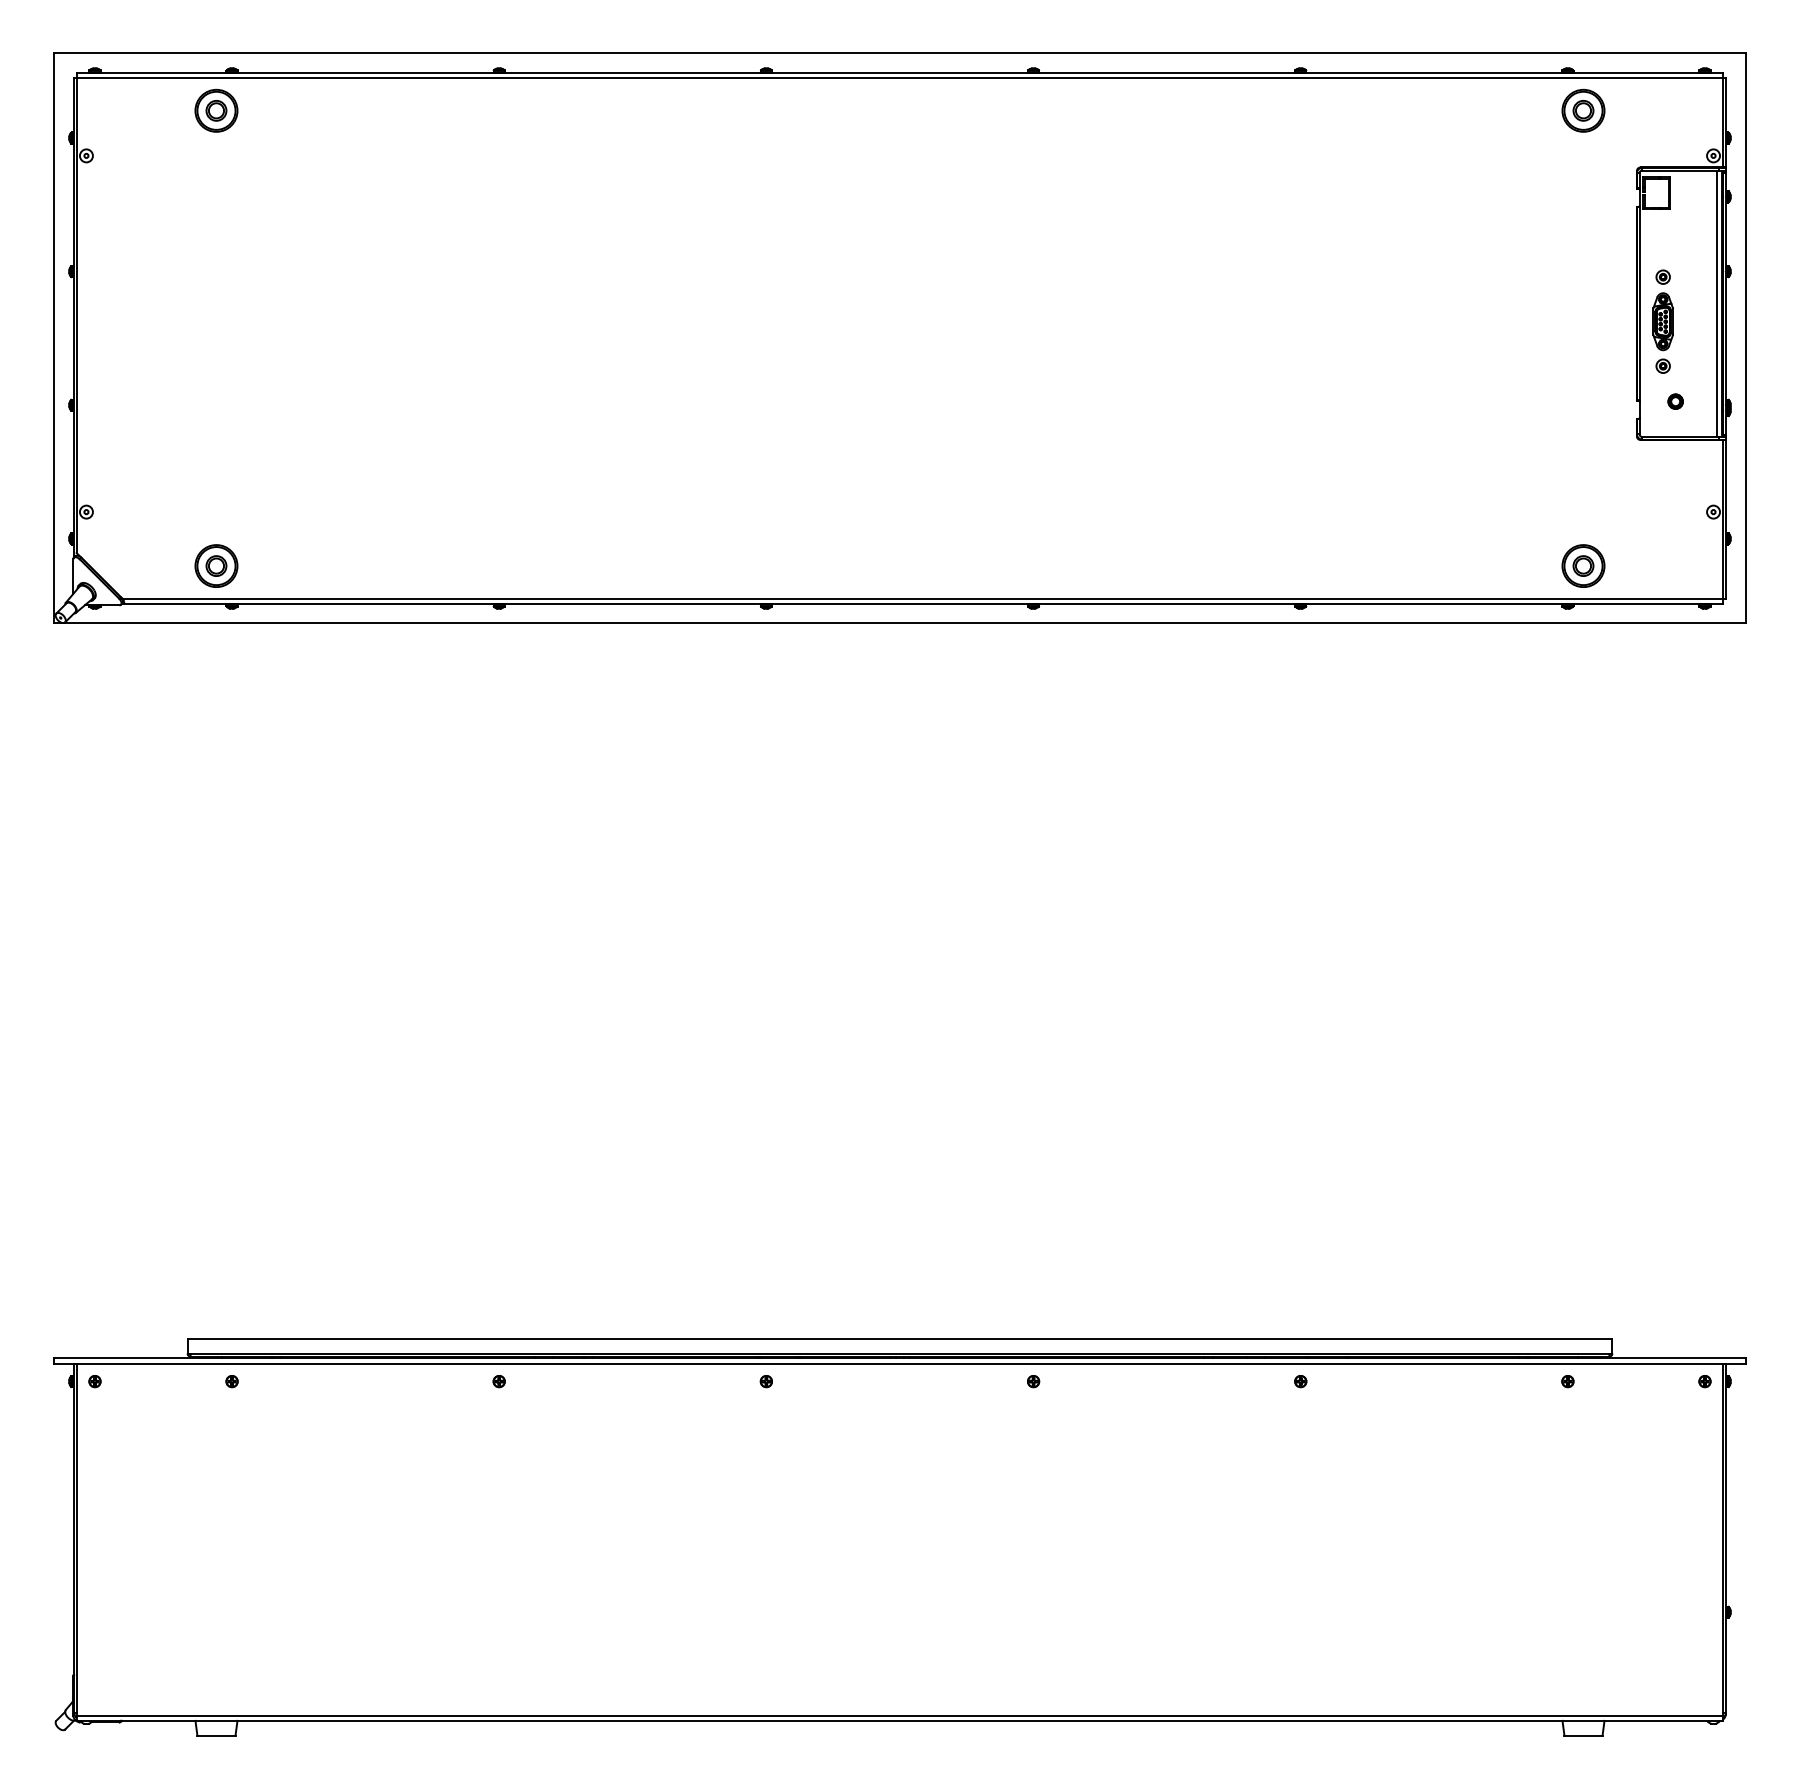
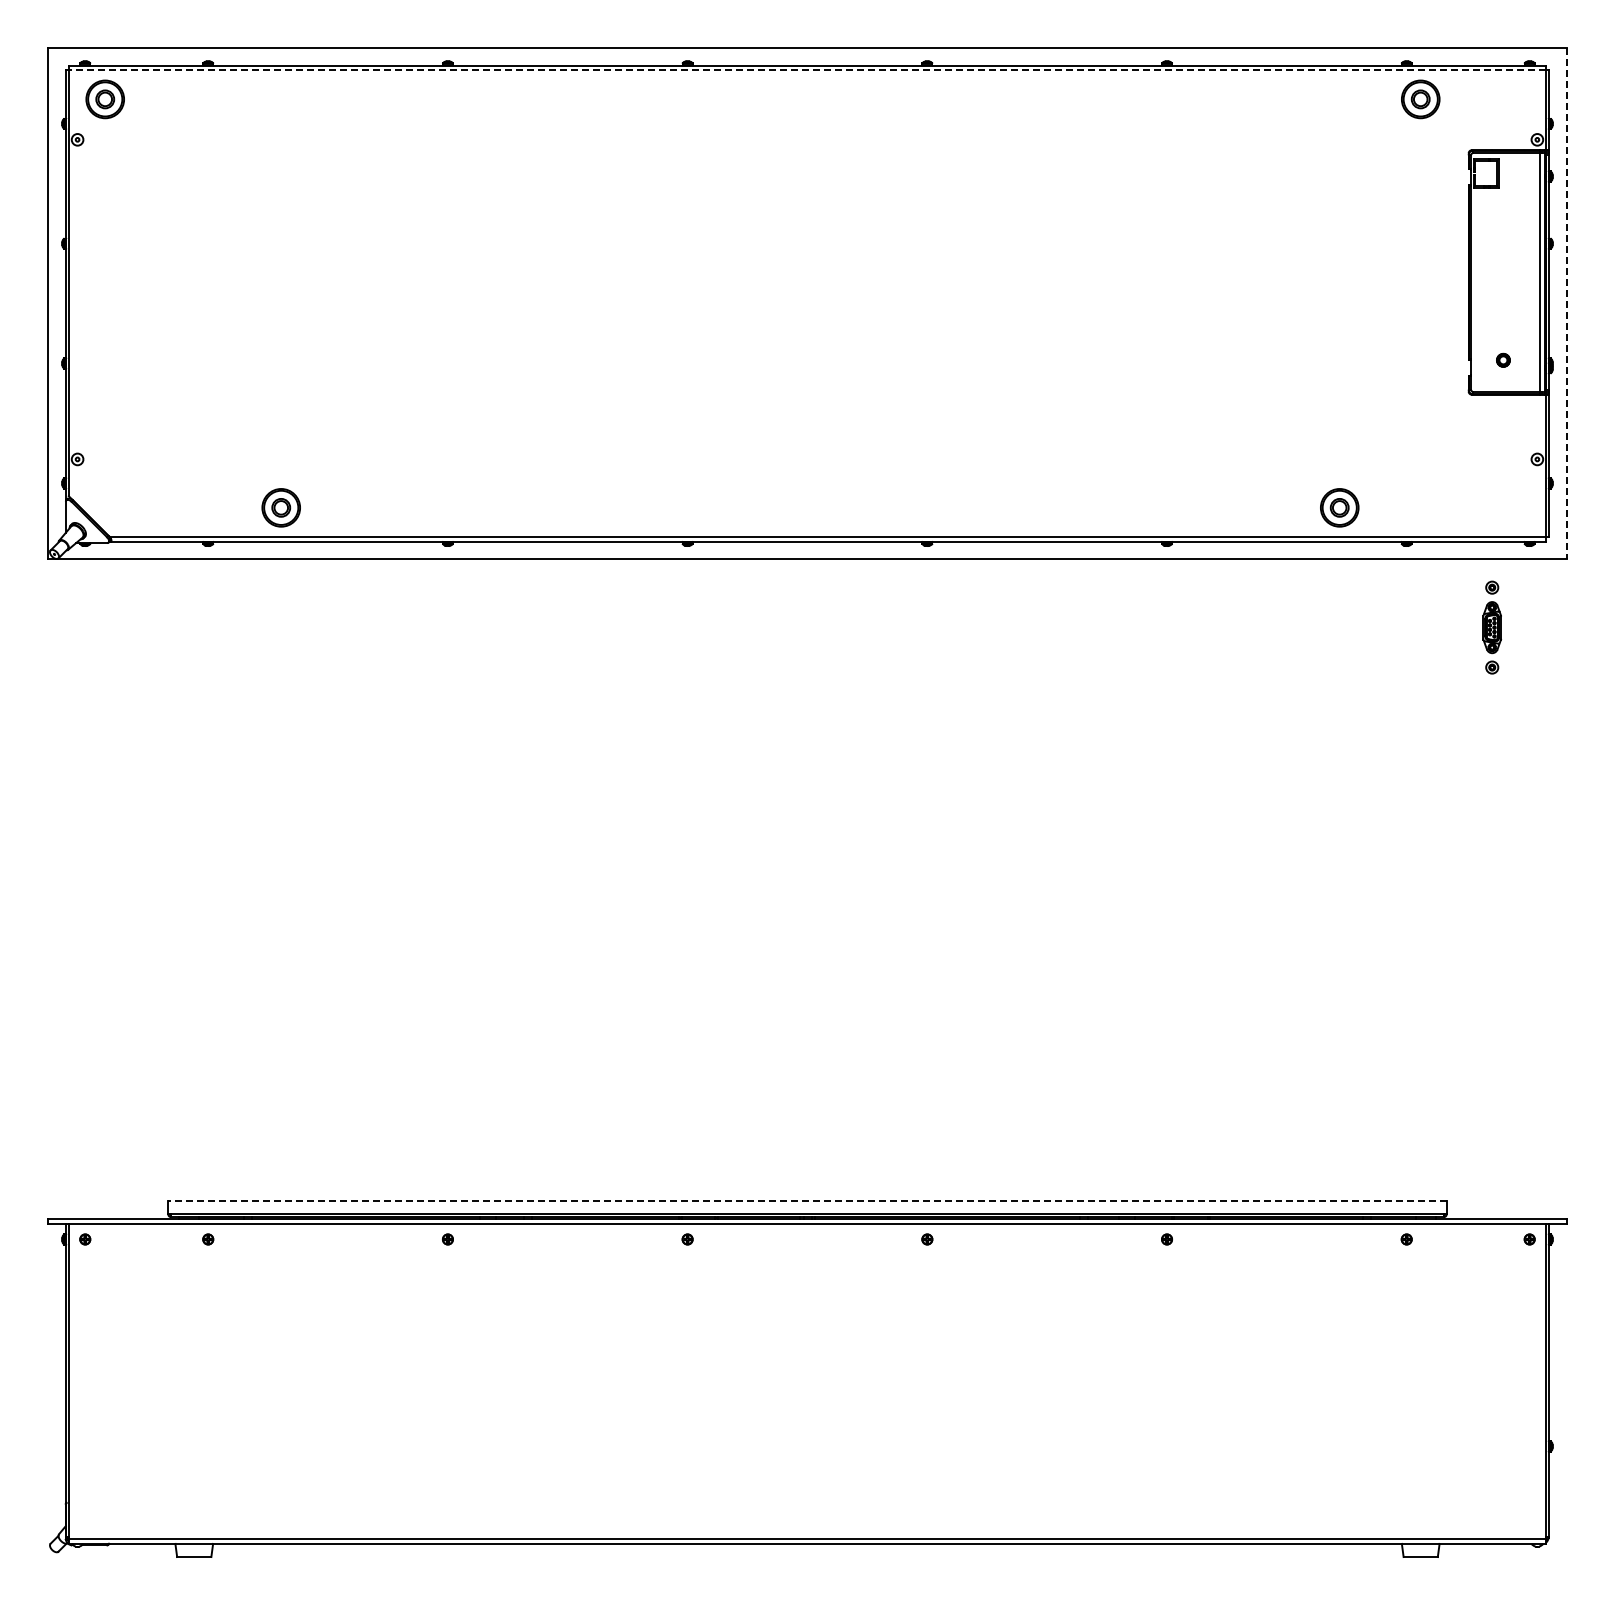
line: (900, 78) -> (807, 70), solid -> dashed
part: (215, 110) -> (104, 99), moved
part: (1662, 321) -> (1491, 627), moved
line: (1745, 338) -> (1566, 303), solid -> dashed
part: (215, 565) -> (280, 507), moved
part: (1583, 565) -> (1339, 507), moved
line: (900, 1339) -> (807, 1201), solid -> dashed

